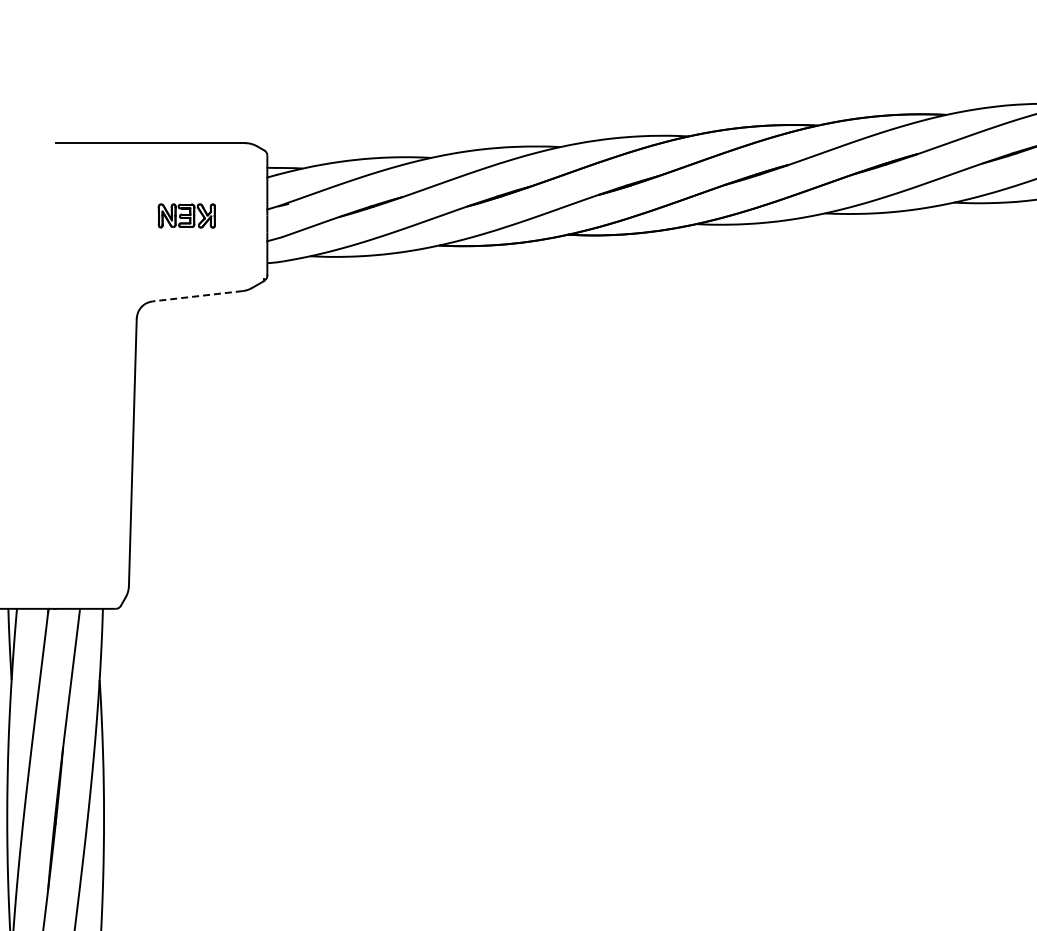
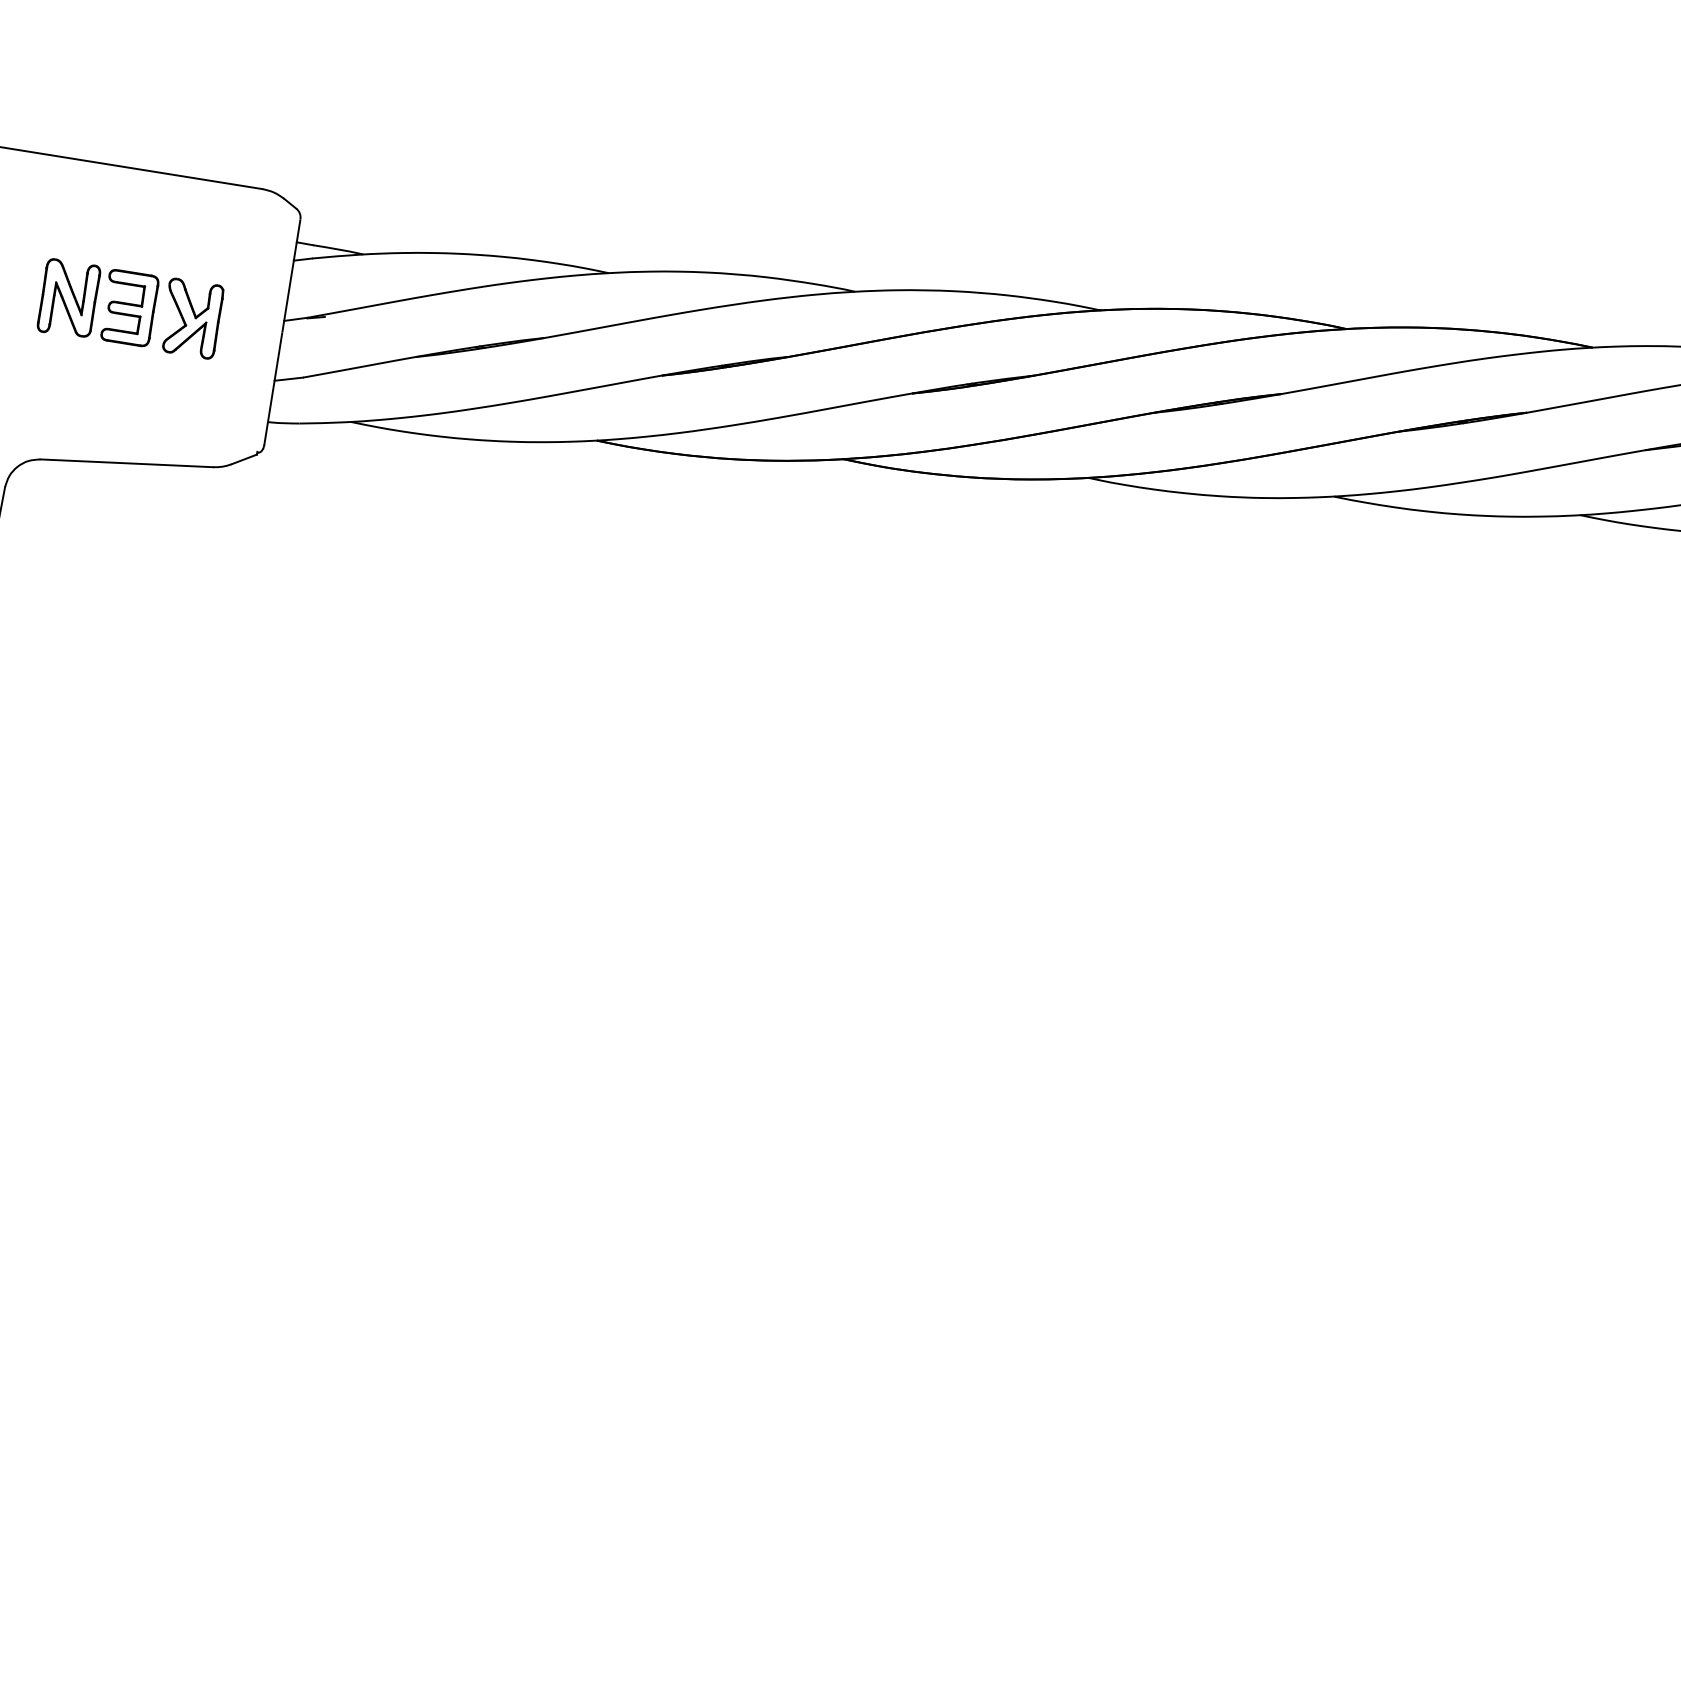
part: (186, 215) -> (130, 307), size x1.67
line: (197, 296) -> (126, 463), dashed -> solid

